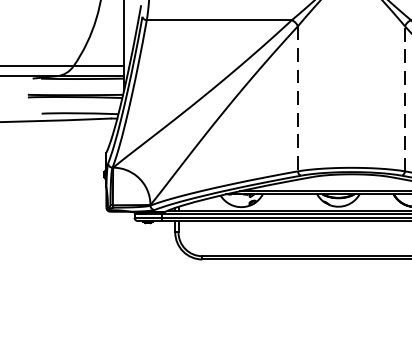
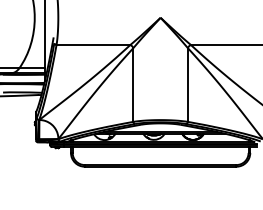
line: (298, 99) -> (133, 85), dashed -> solid
line: (404, 99) -> (187, 85), dashed -> solid

